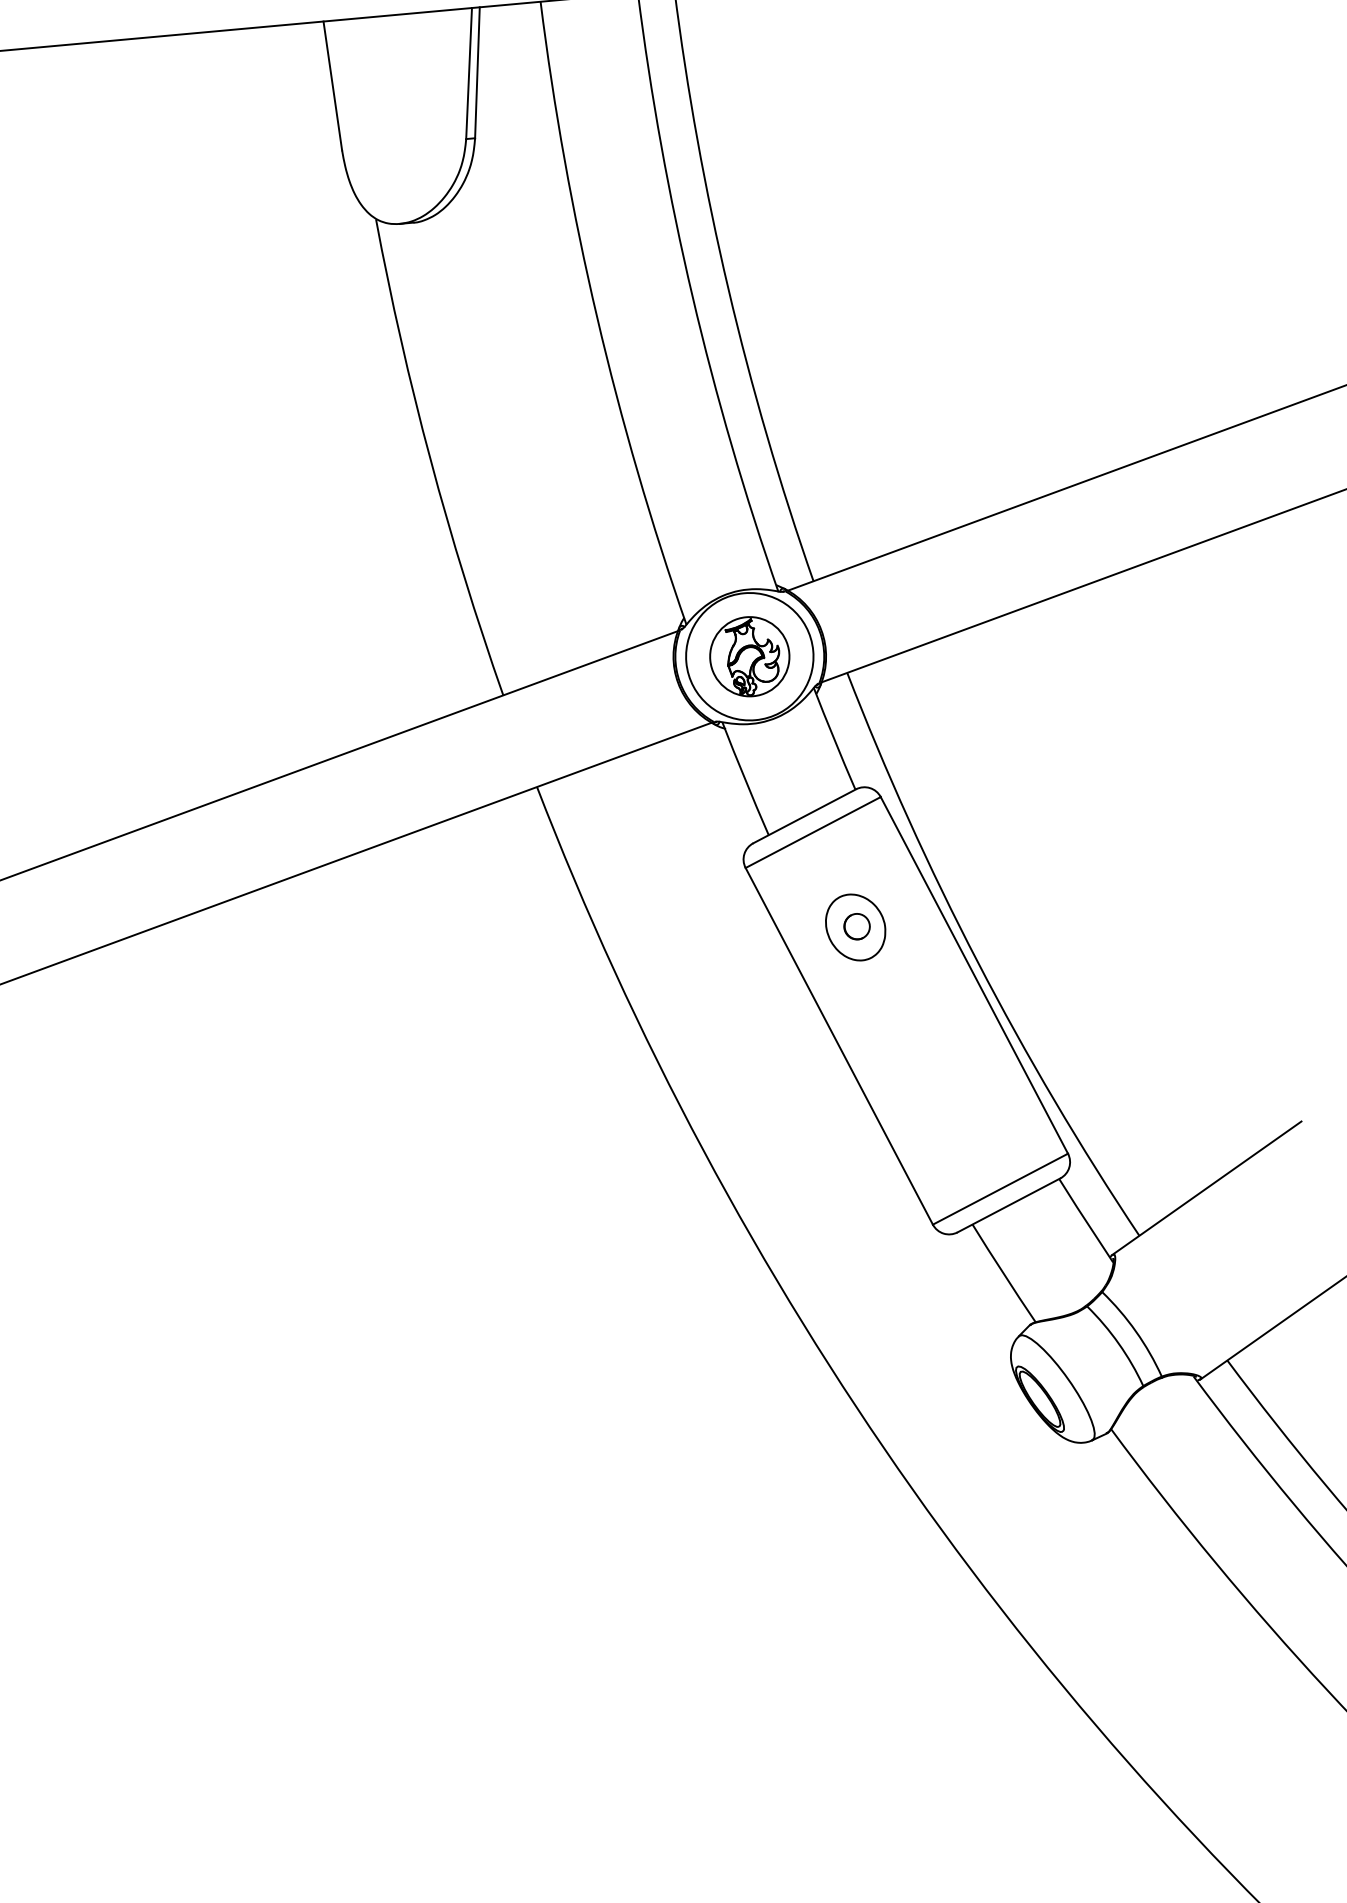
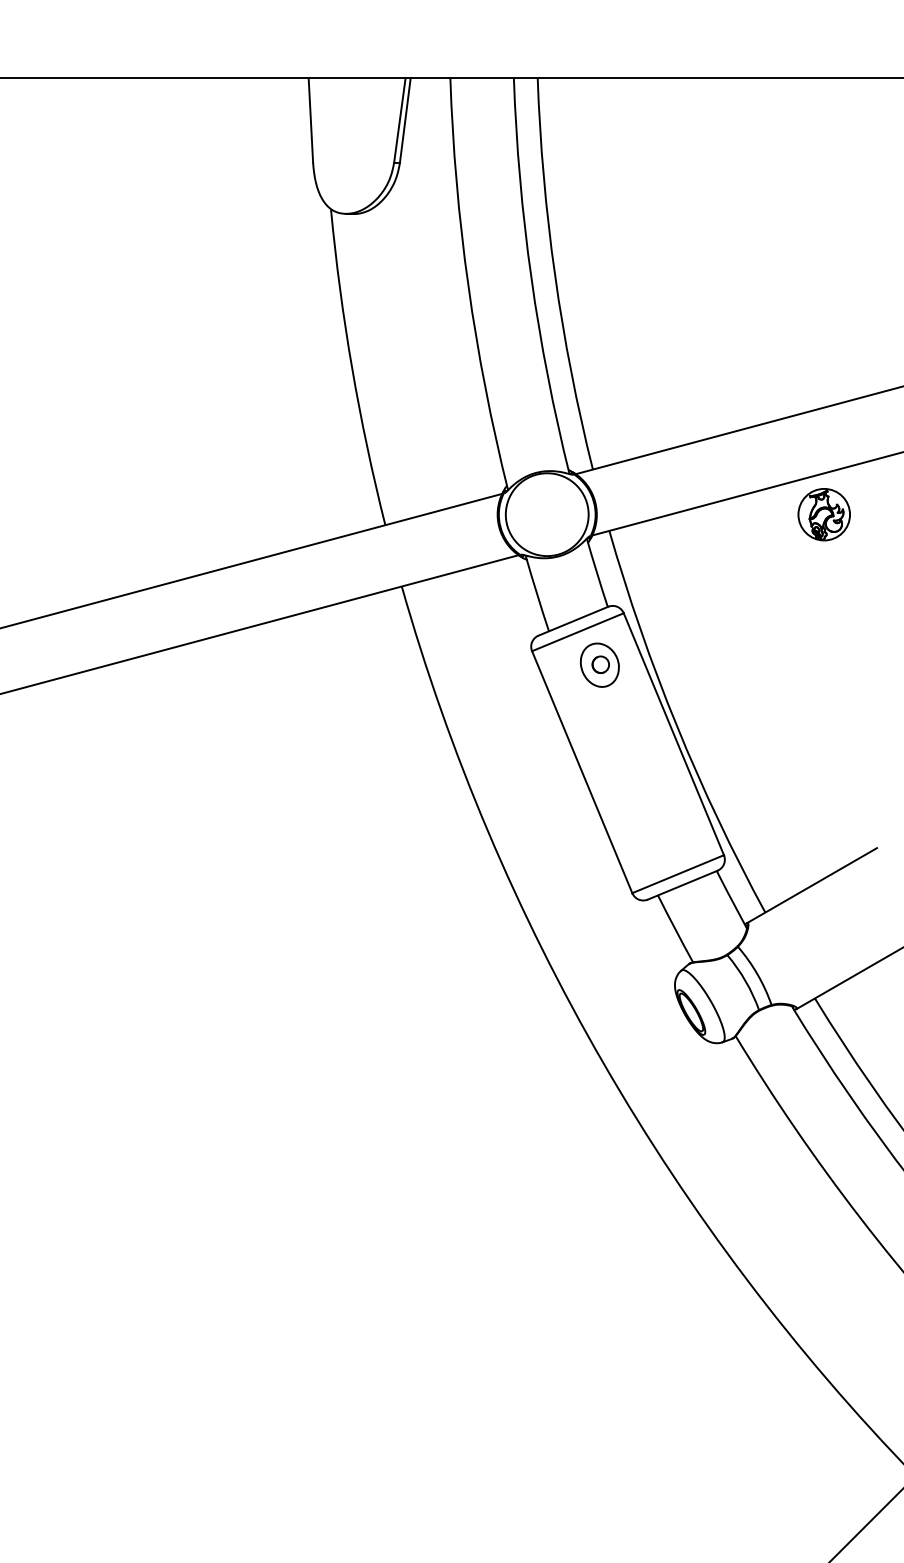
part: (748, 656) -> (823, 514), moved
part: (855, 926) -> (599, 664), moved

